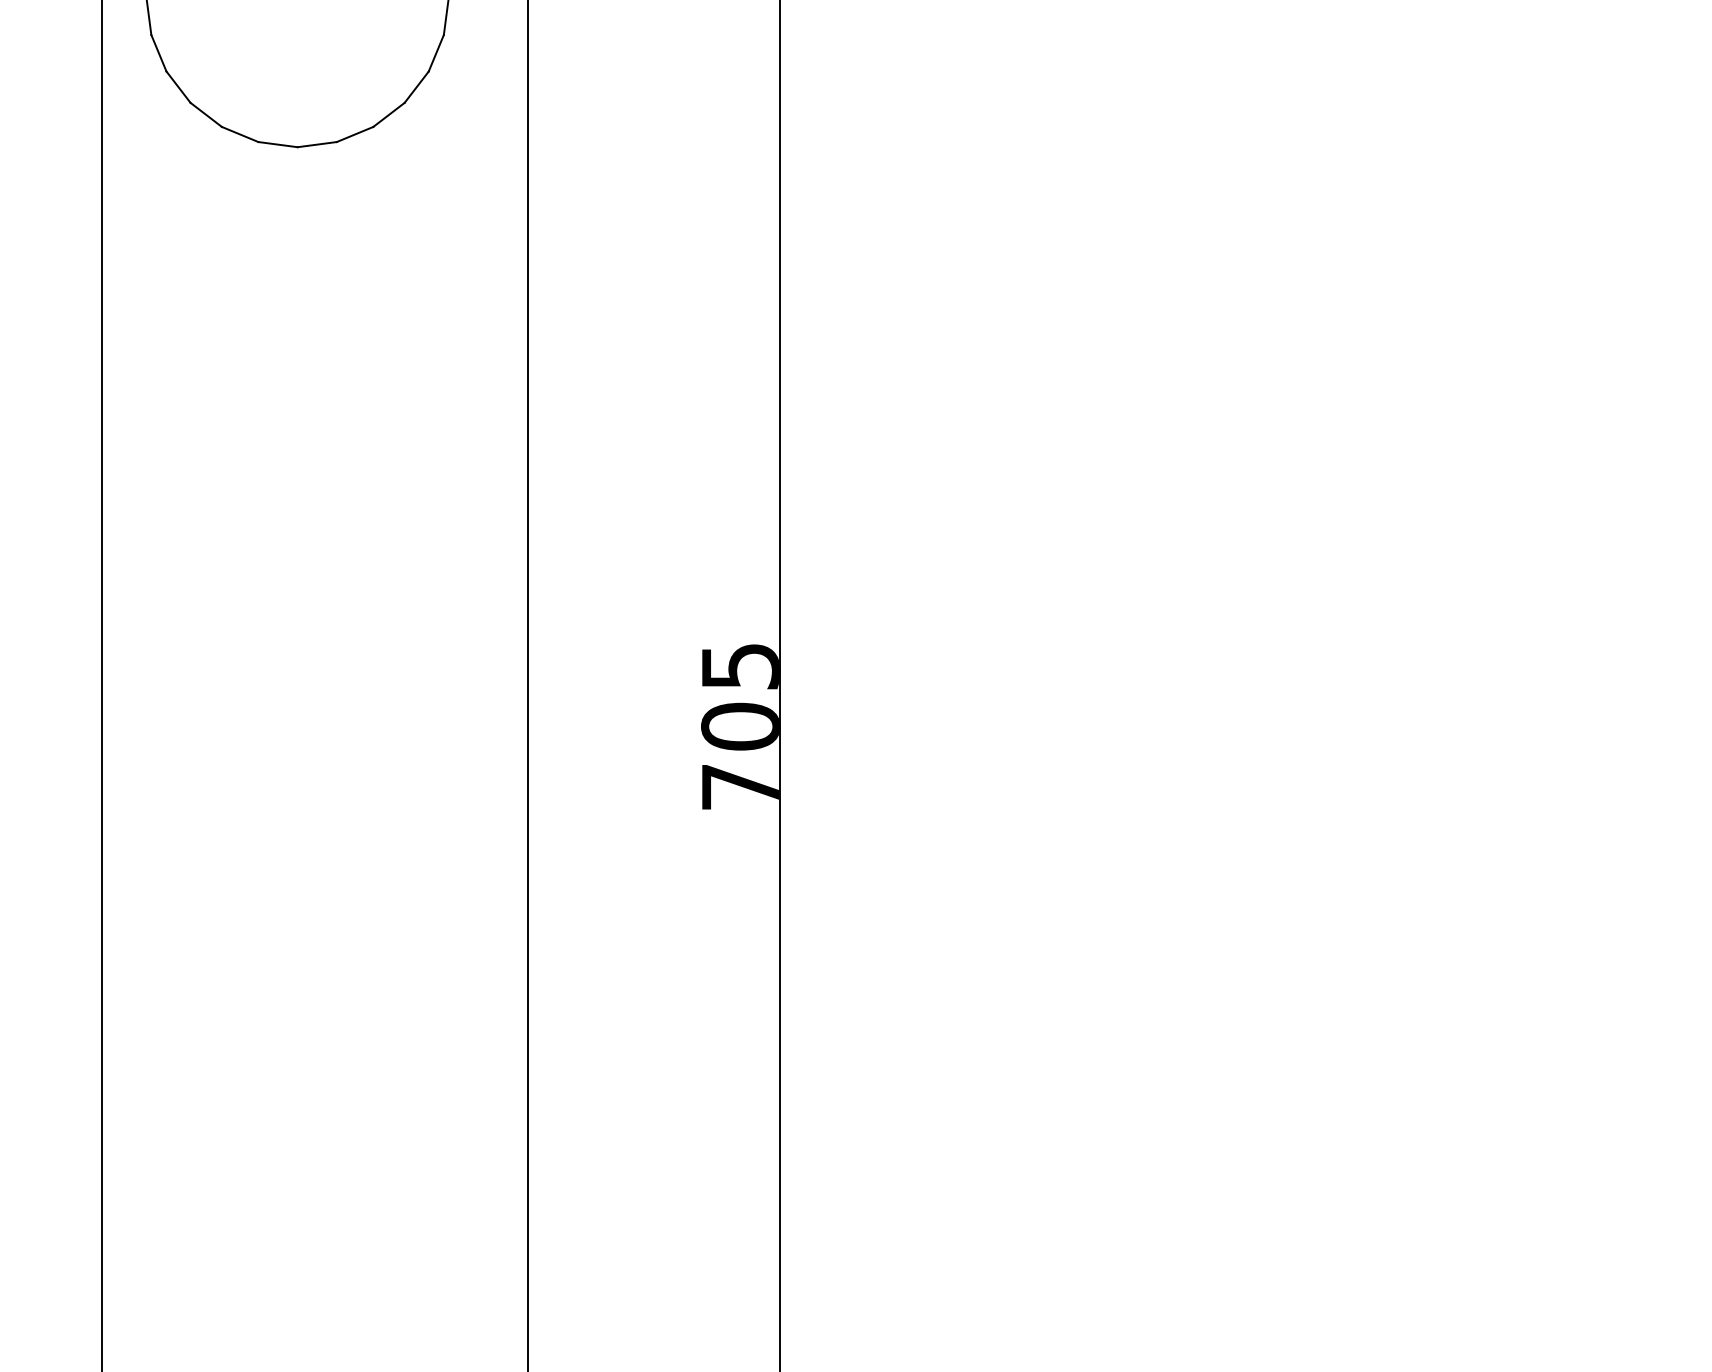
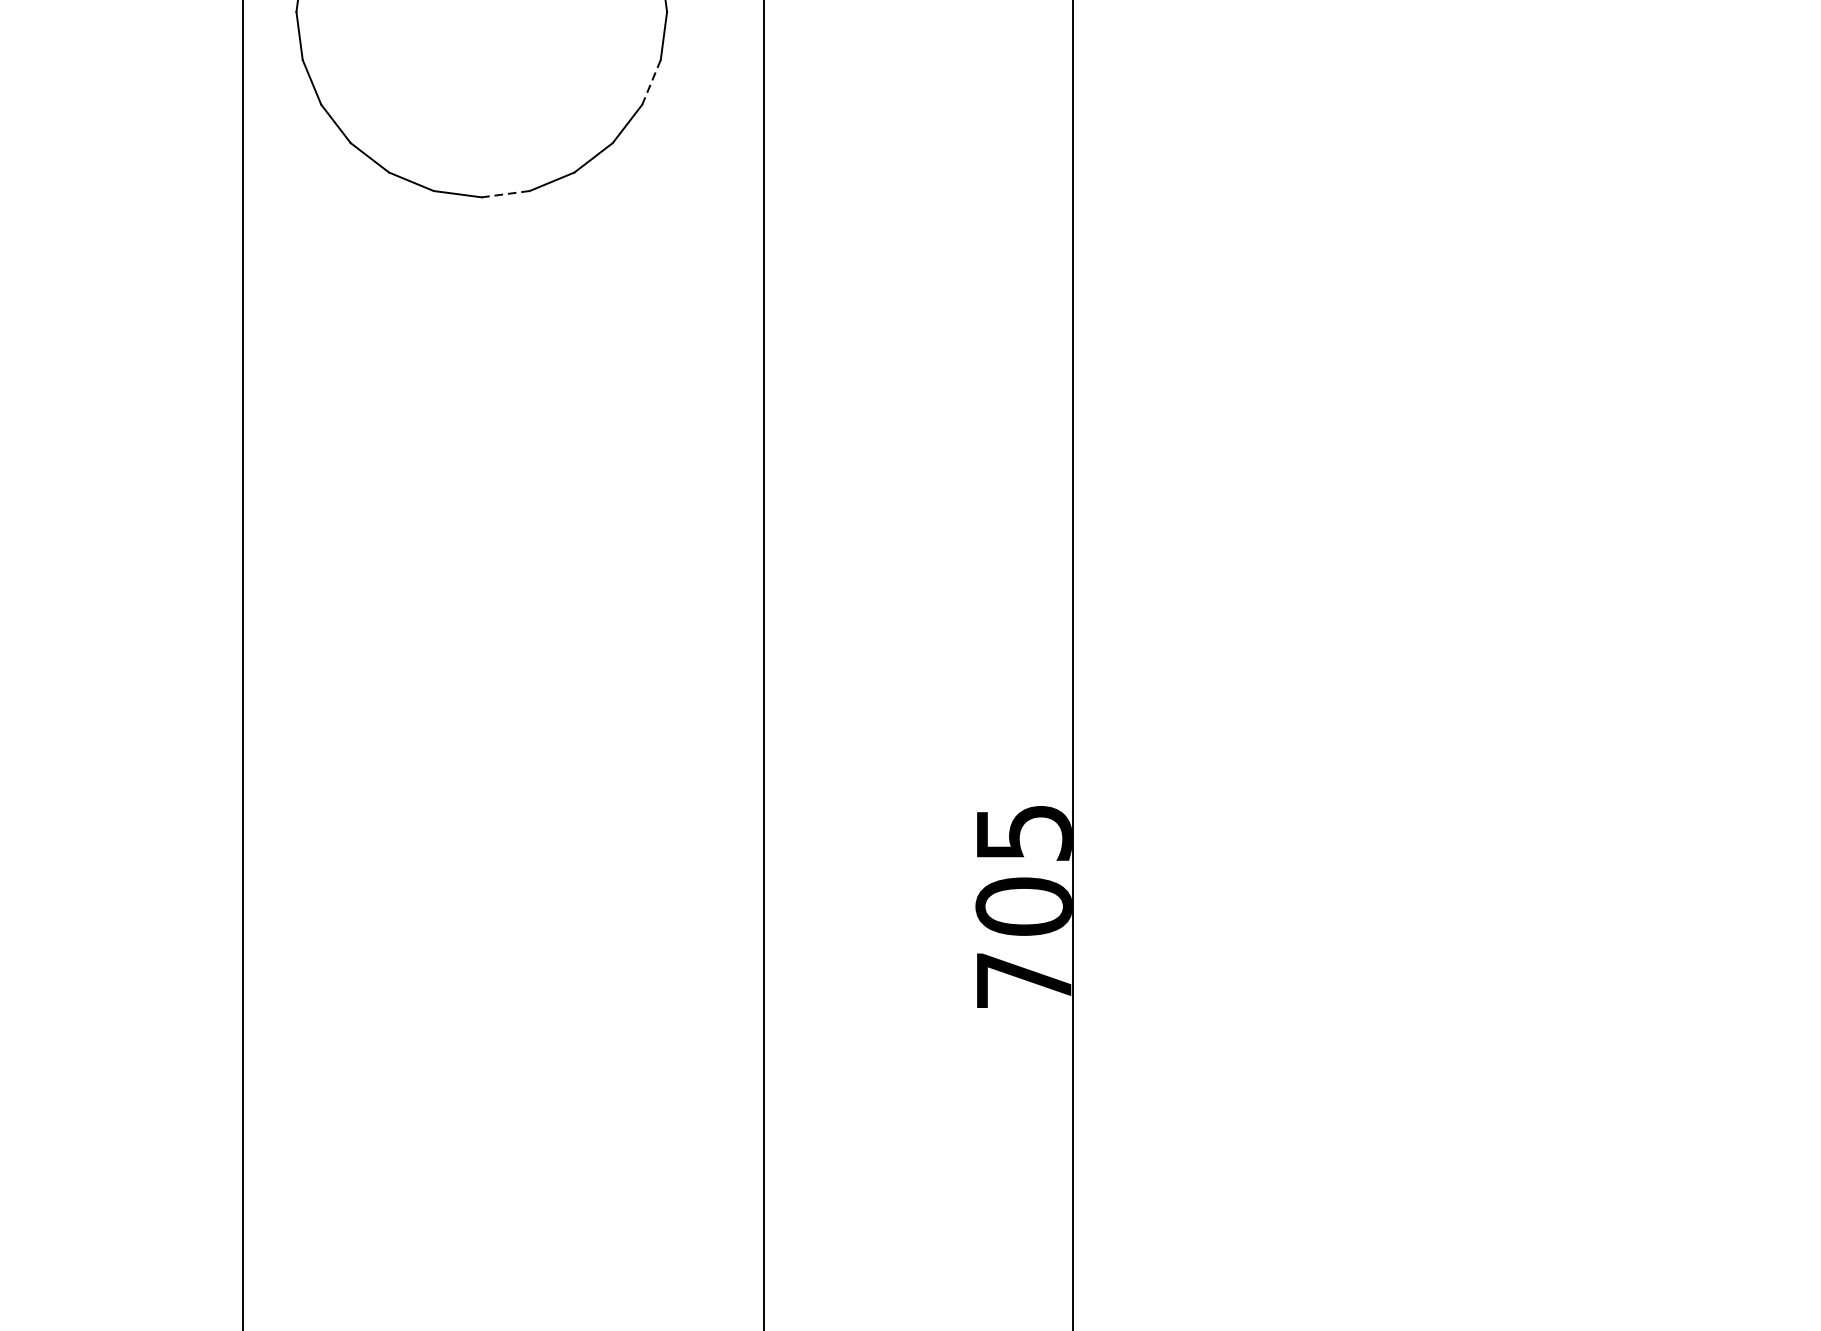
line: (436, 53) -> (651, 82), solid -> dashed
line: (317, 144) -> (506, 194), solid -> dashed

